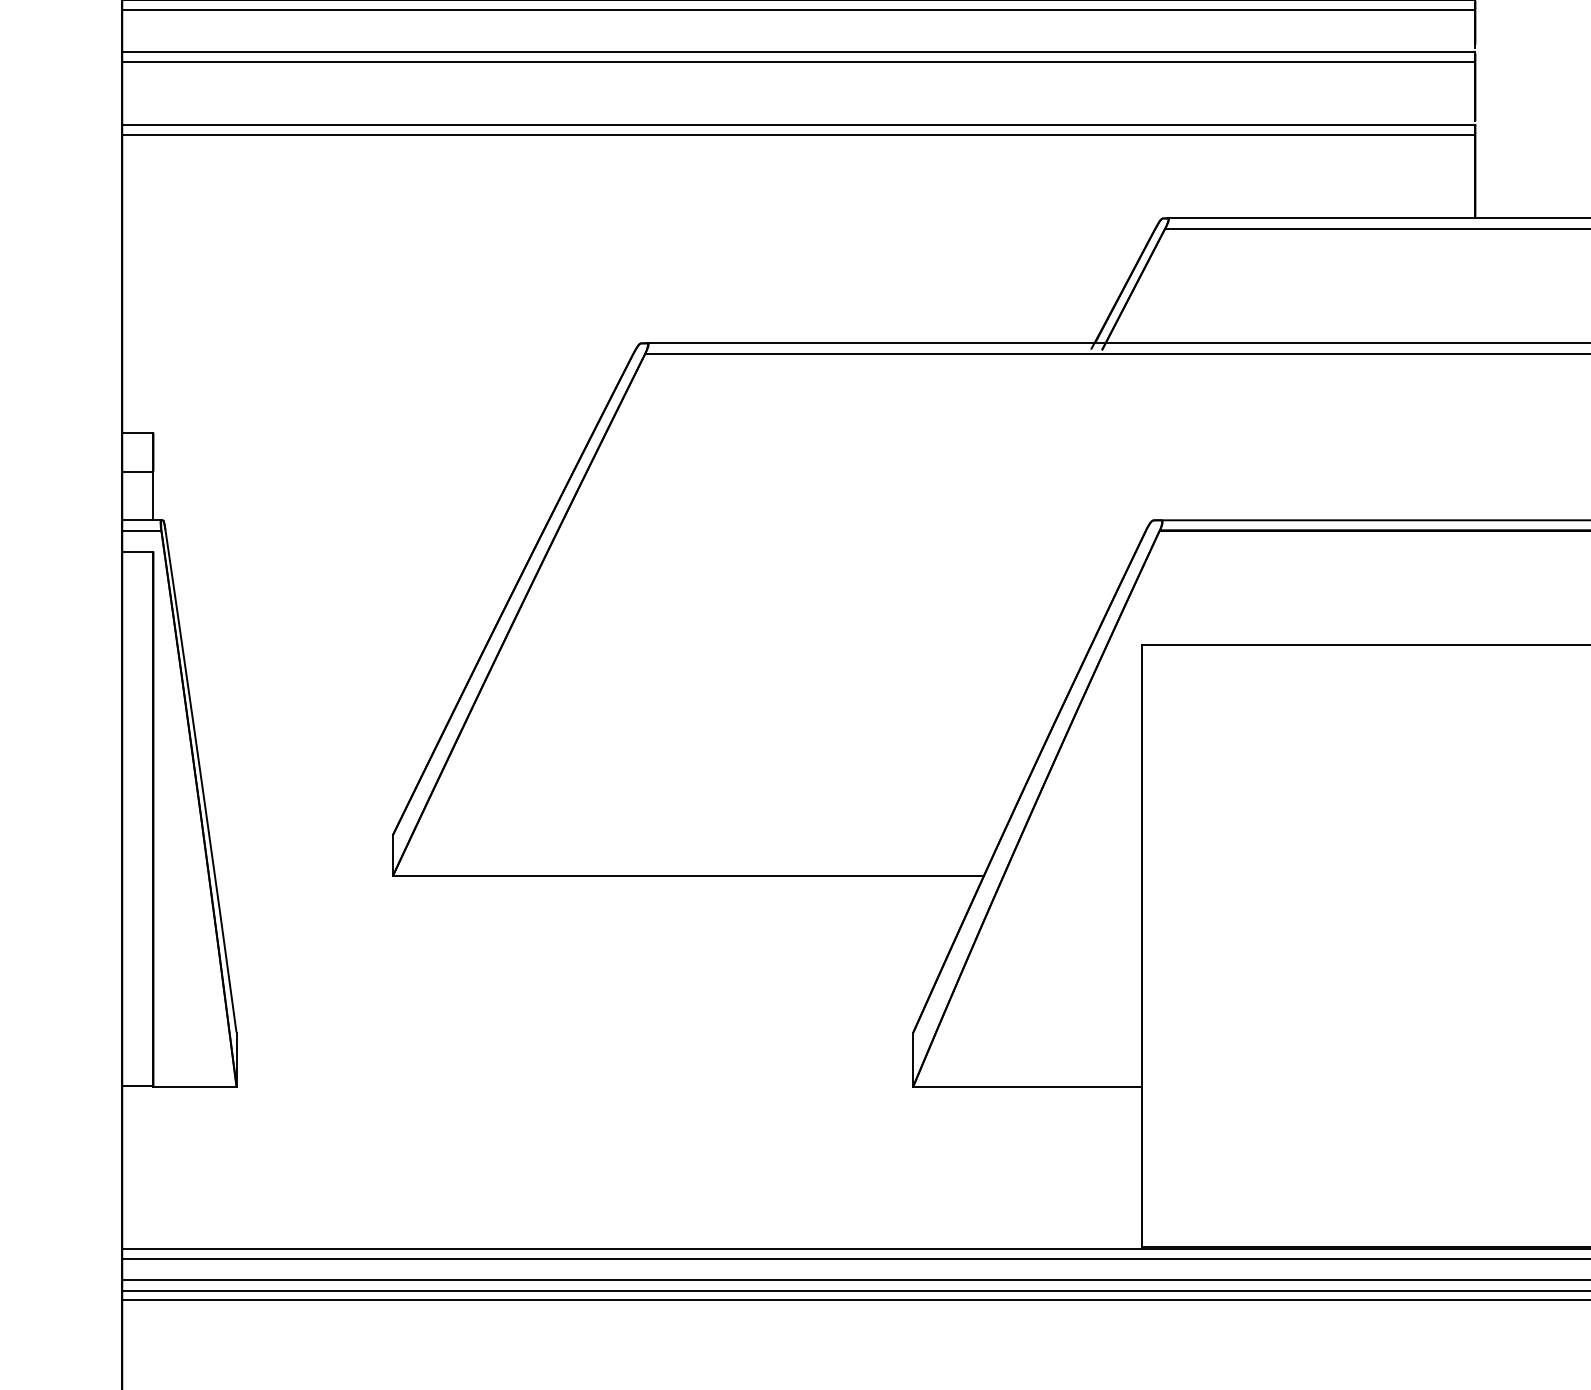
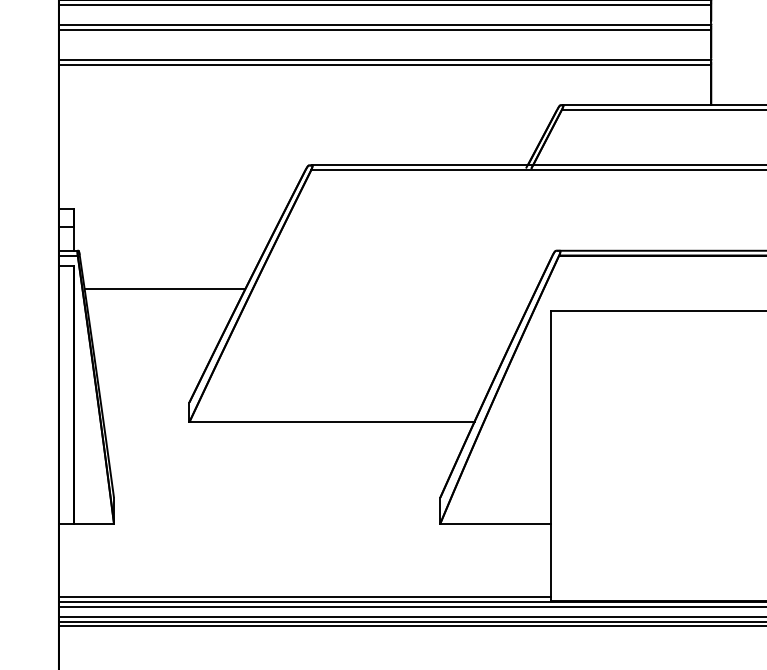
line: (341, 600) -> (164, 289), added
line: (631, 1239) -> (304, 597), added

